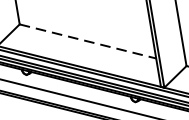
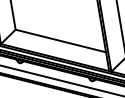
line: (87, 42) -> (60, 41), dashed -> solid

